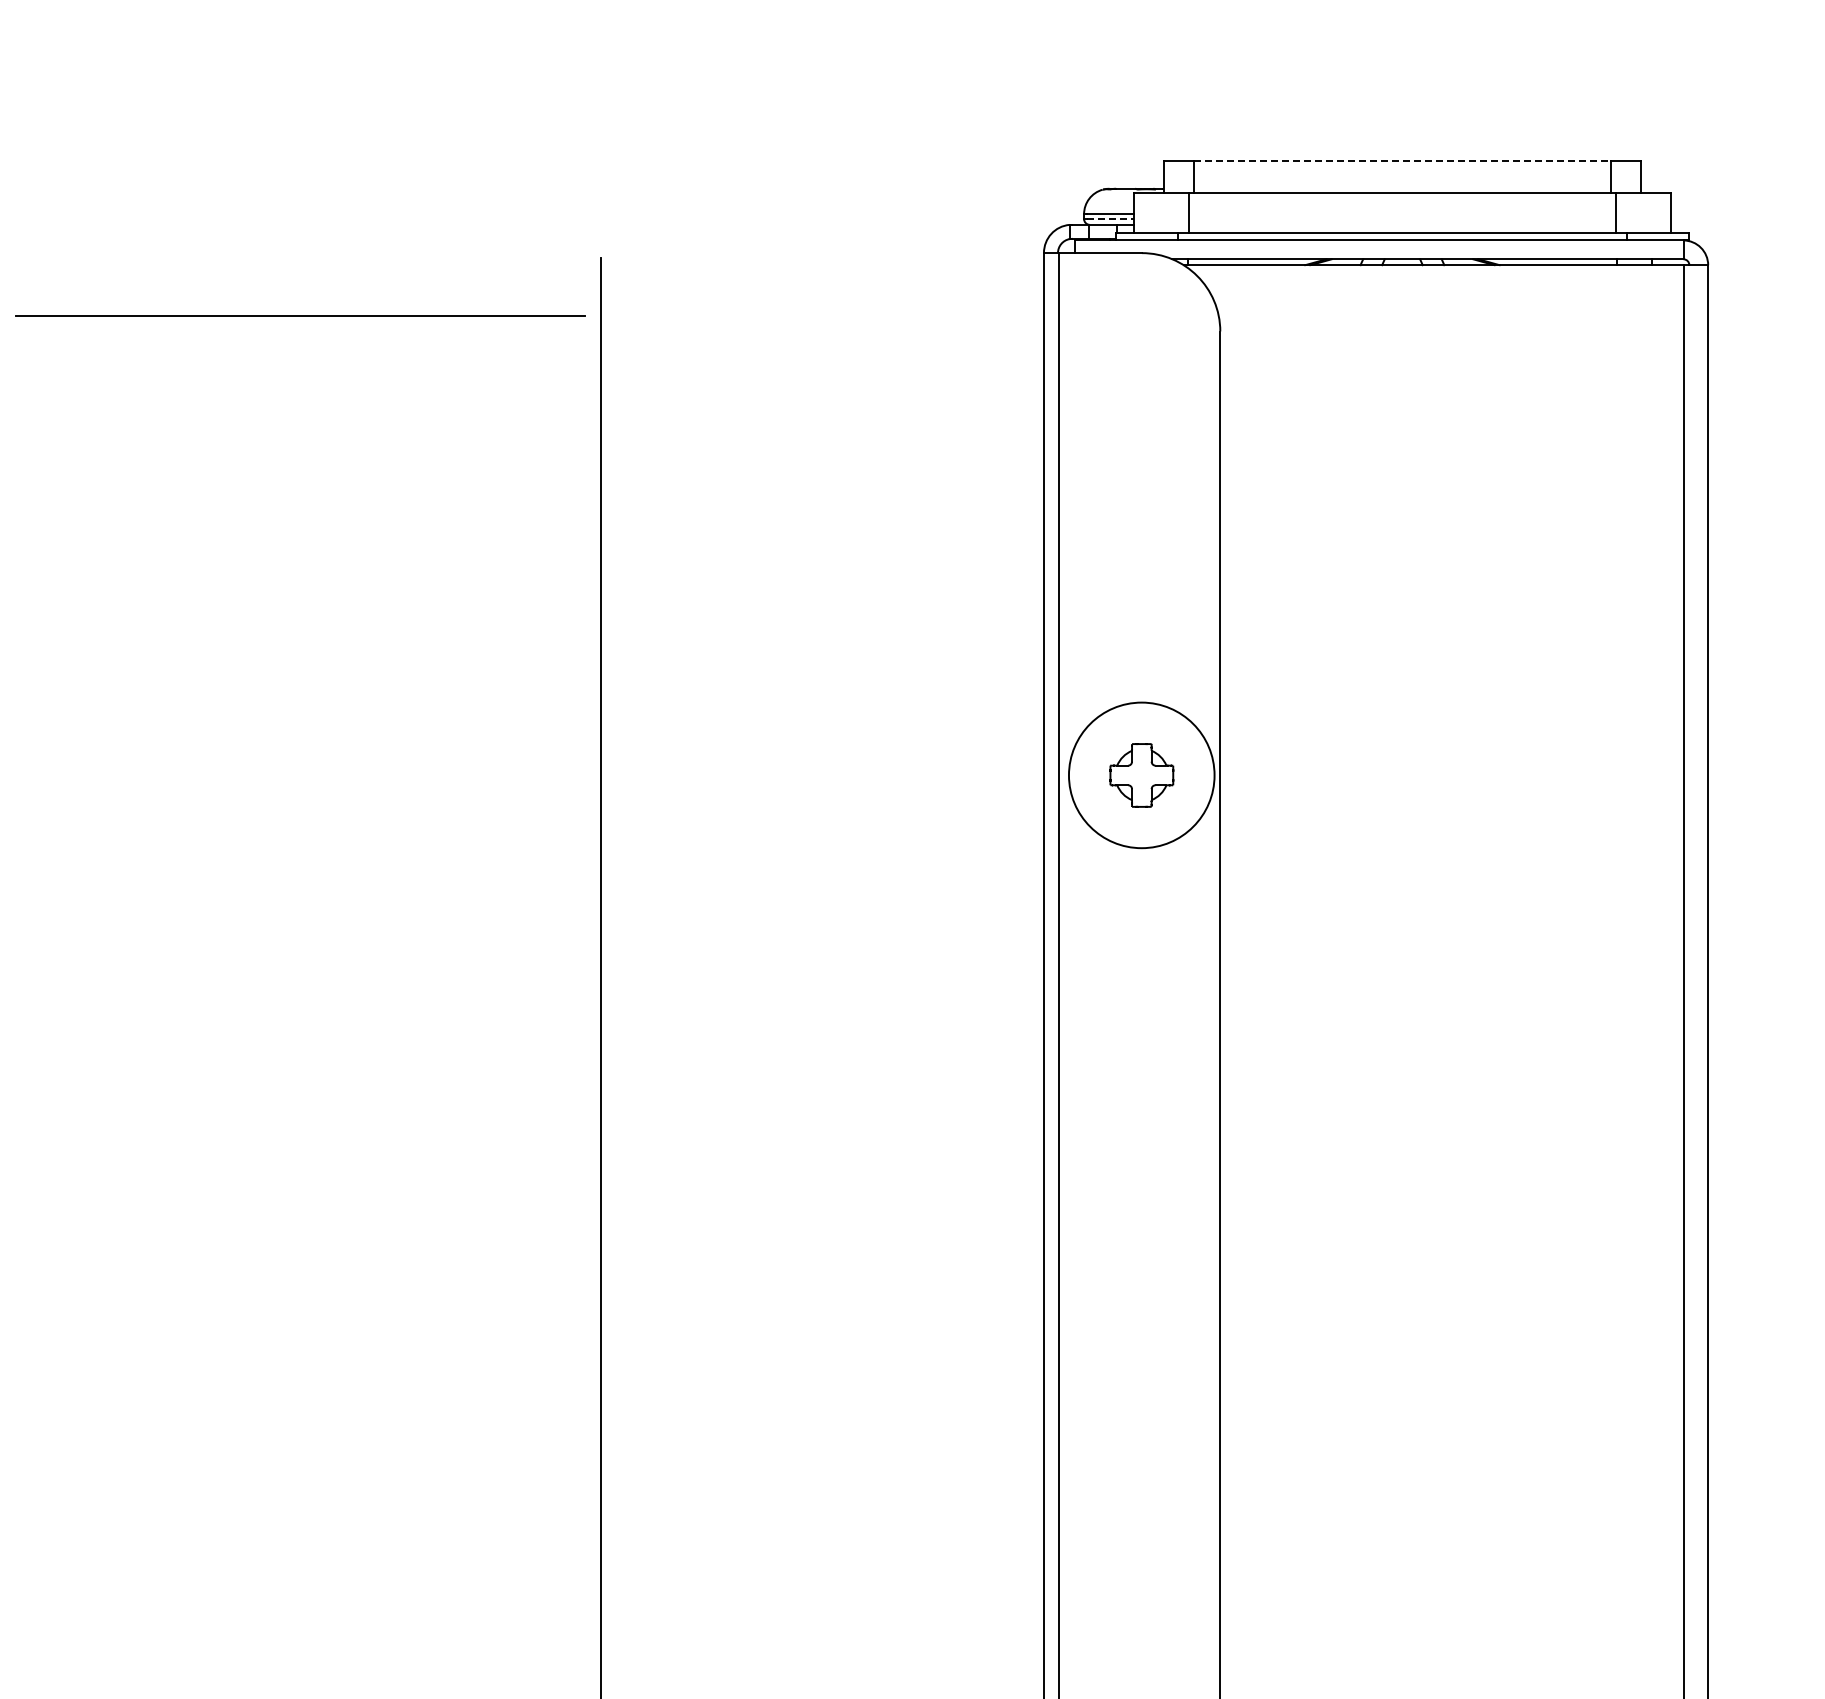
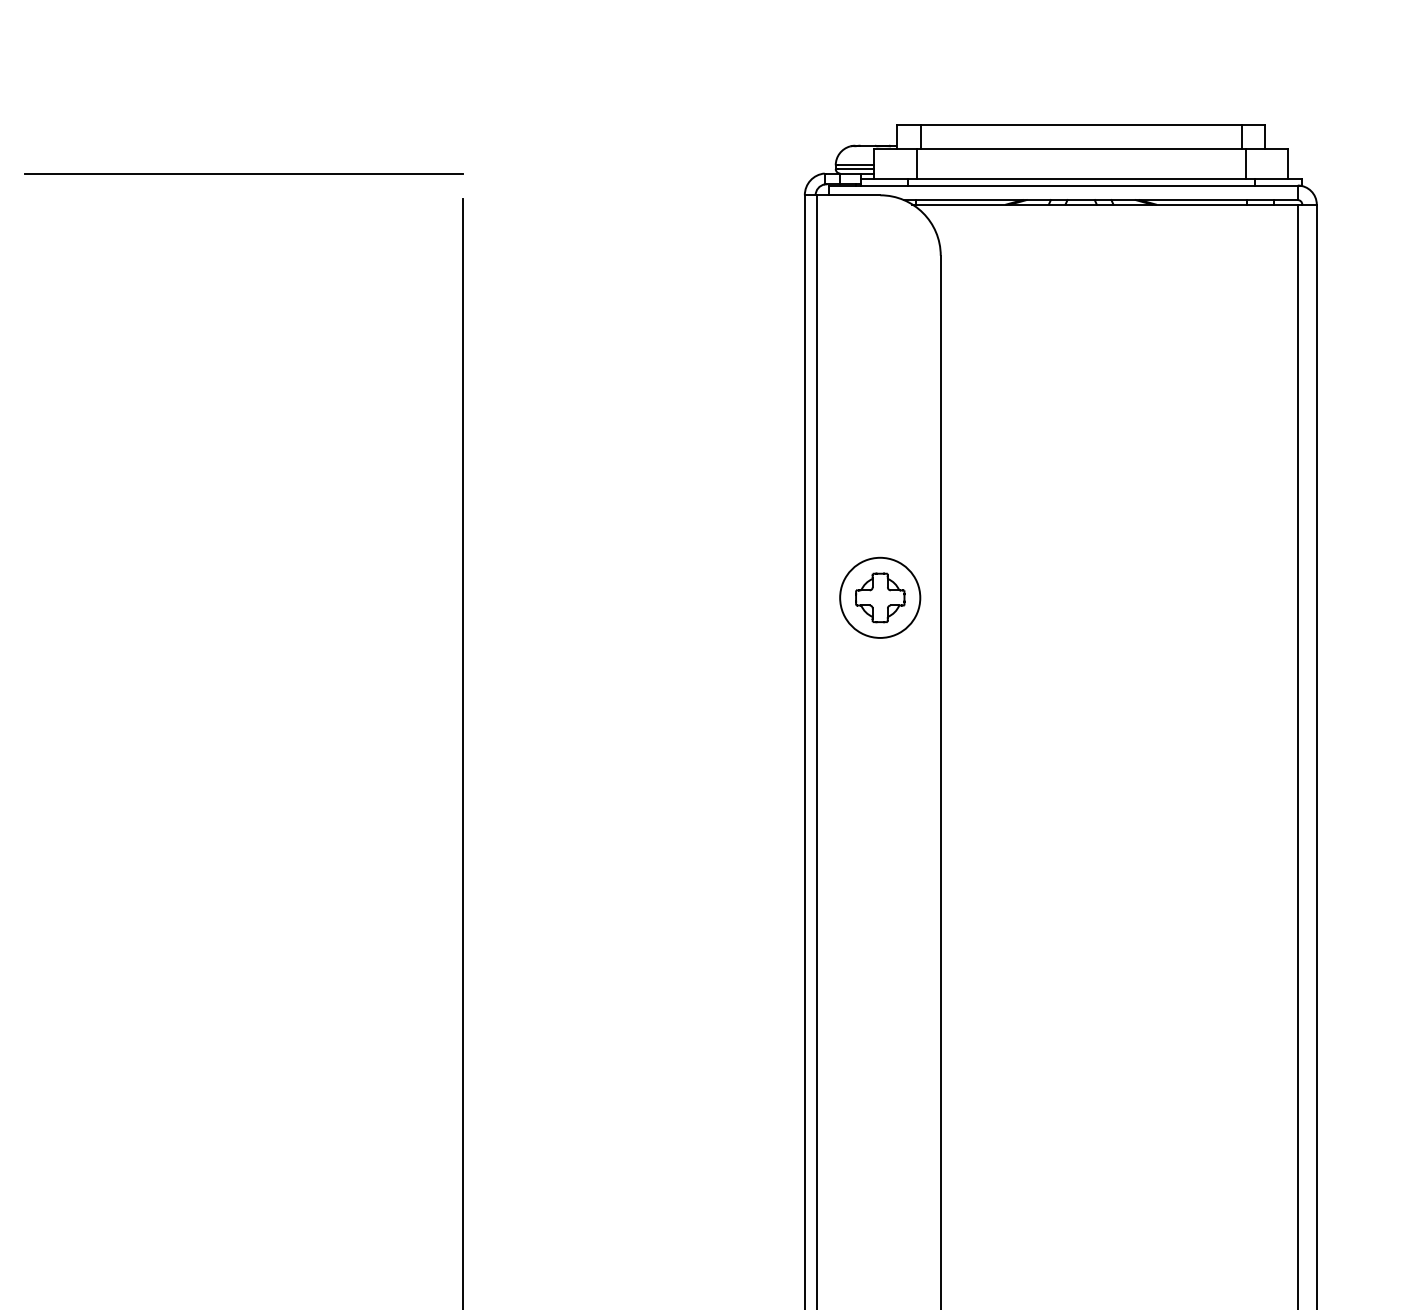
line: (1402, 161) -> (1081, 124), dashed -> solid
line: (1111, 219) -> (856, 169), dashed -> solid
line: (300, 315) -> (244, 173), moved
circle: (1141, 775) -> (880, 597), size x0.71

